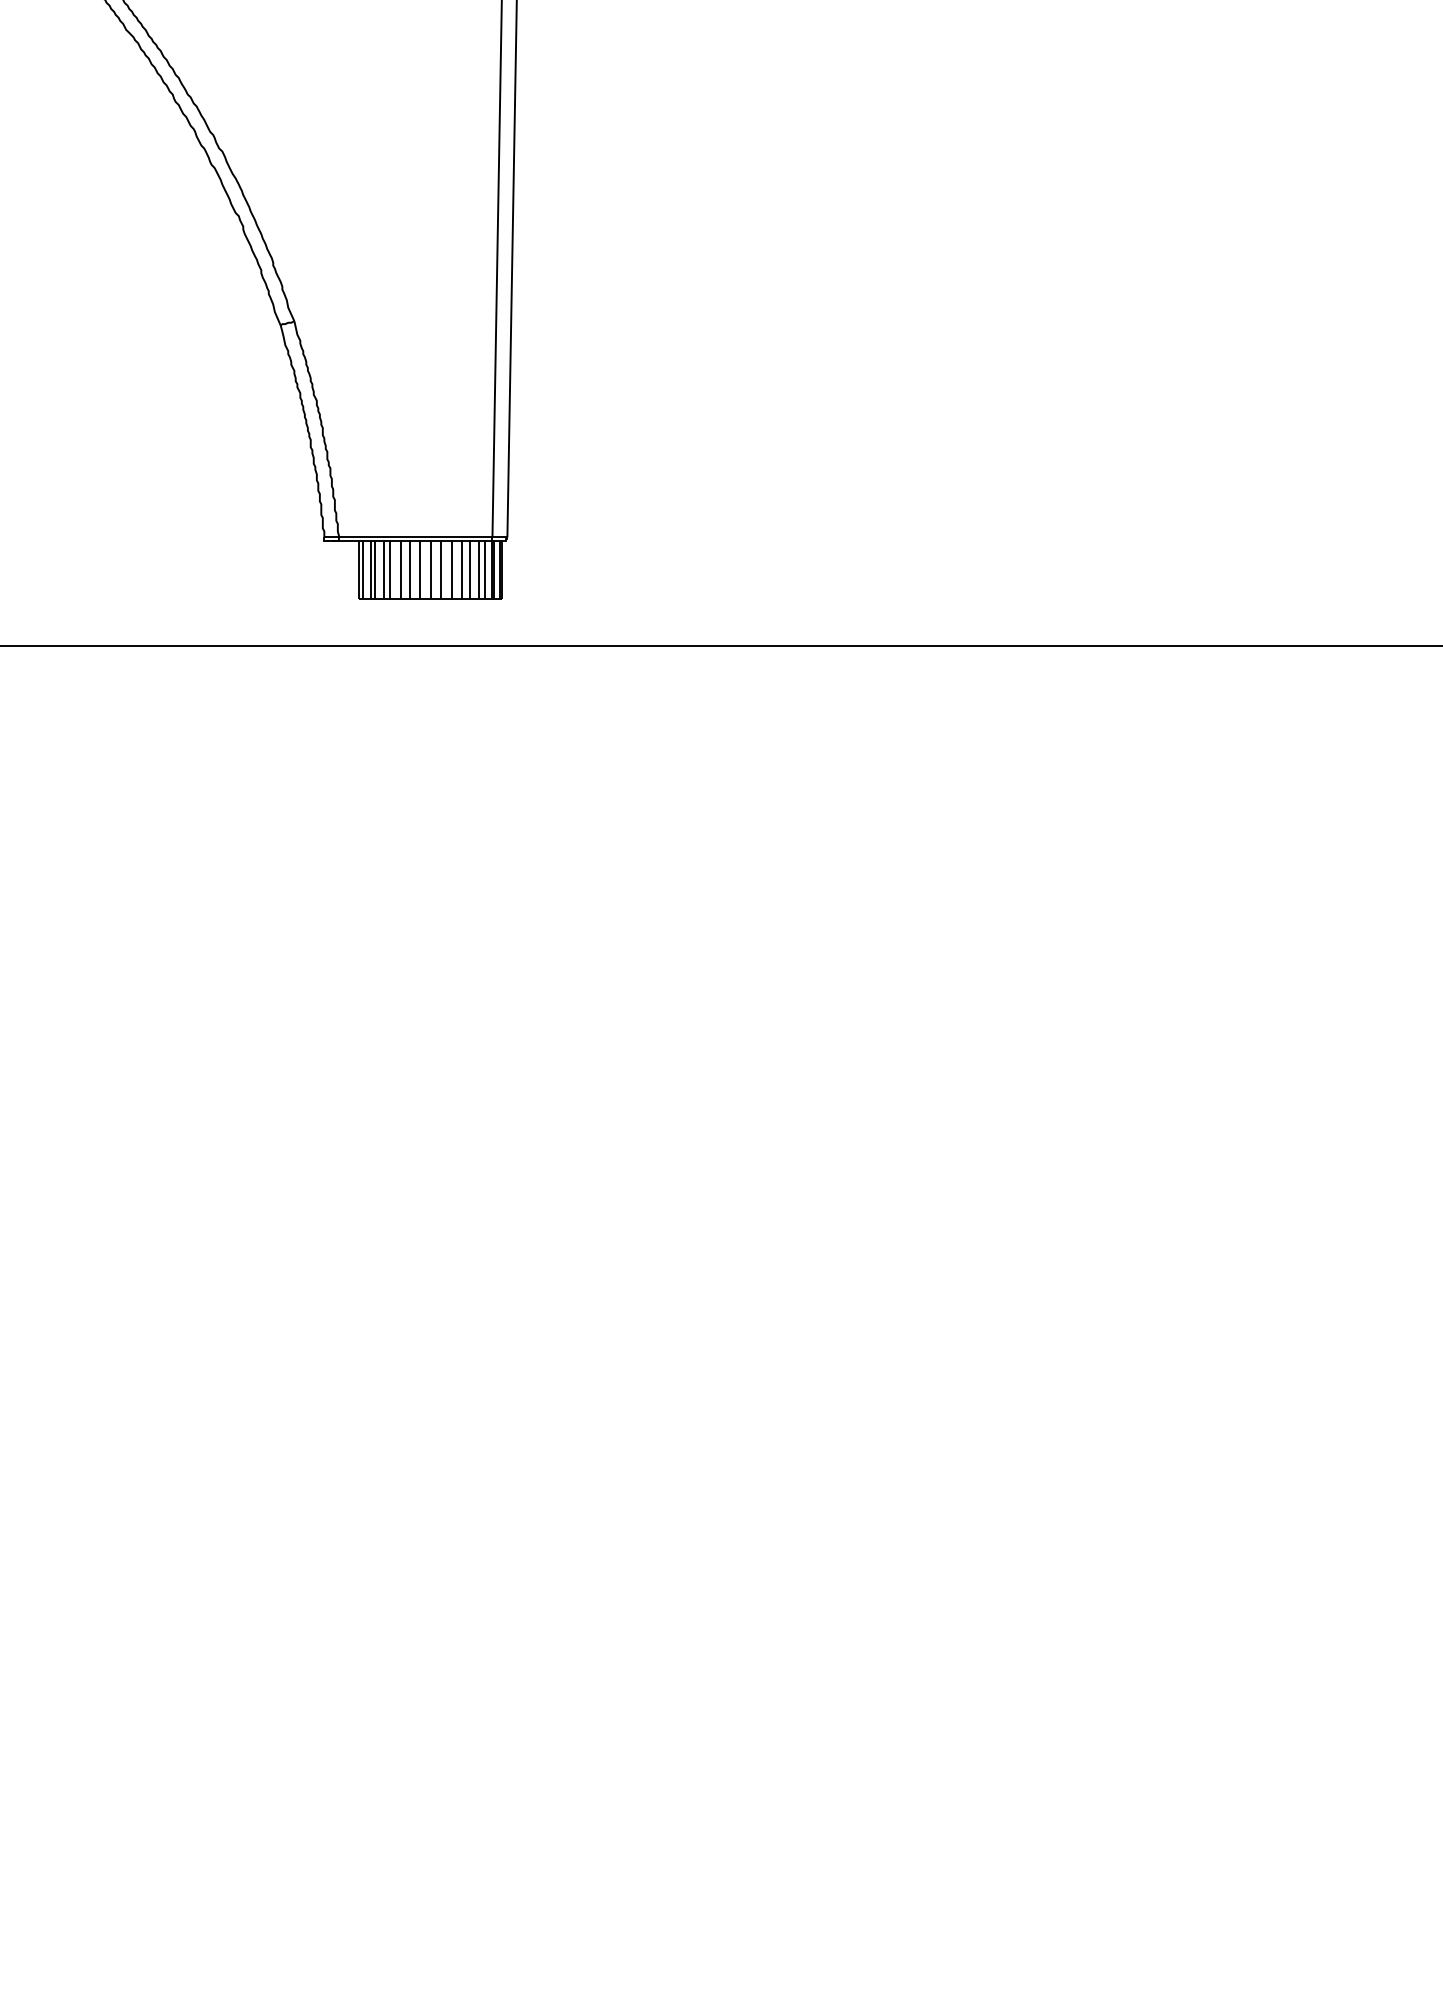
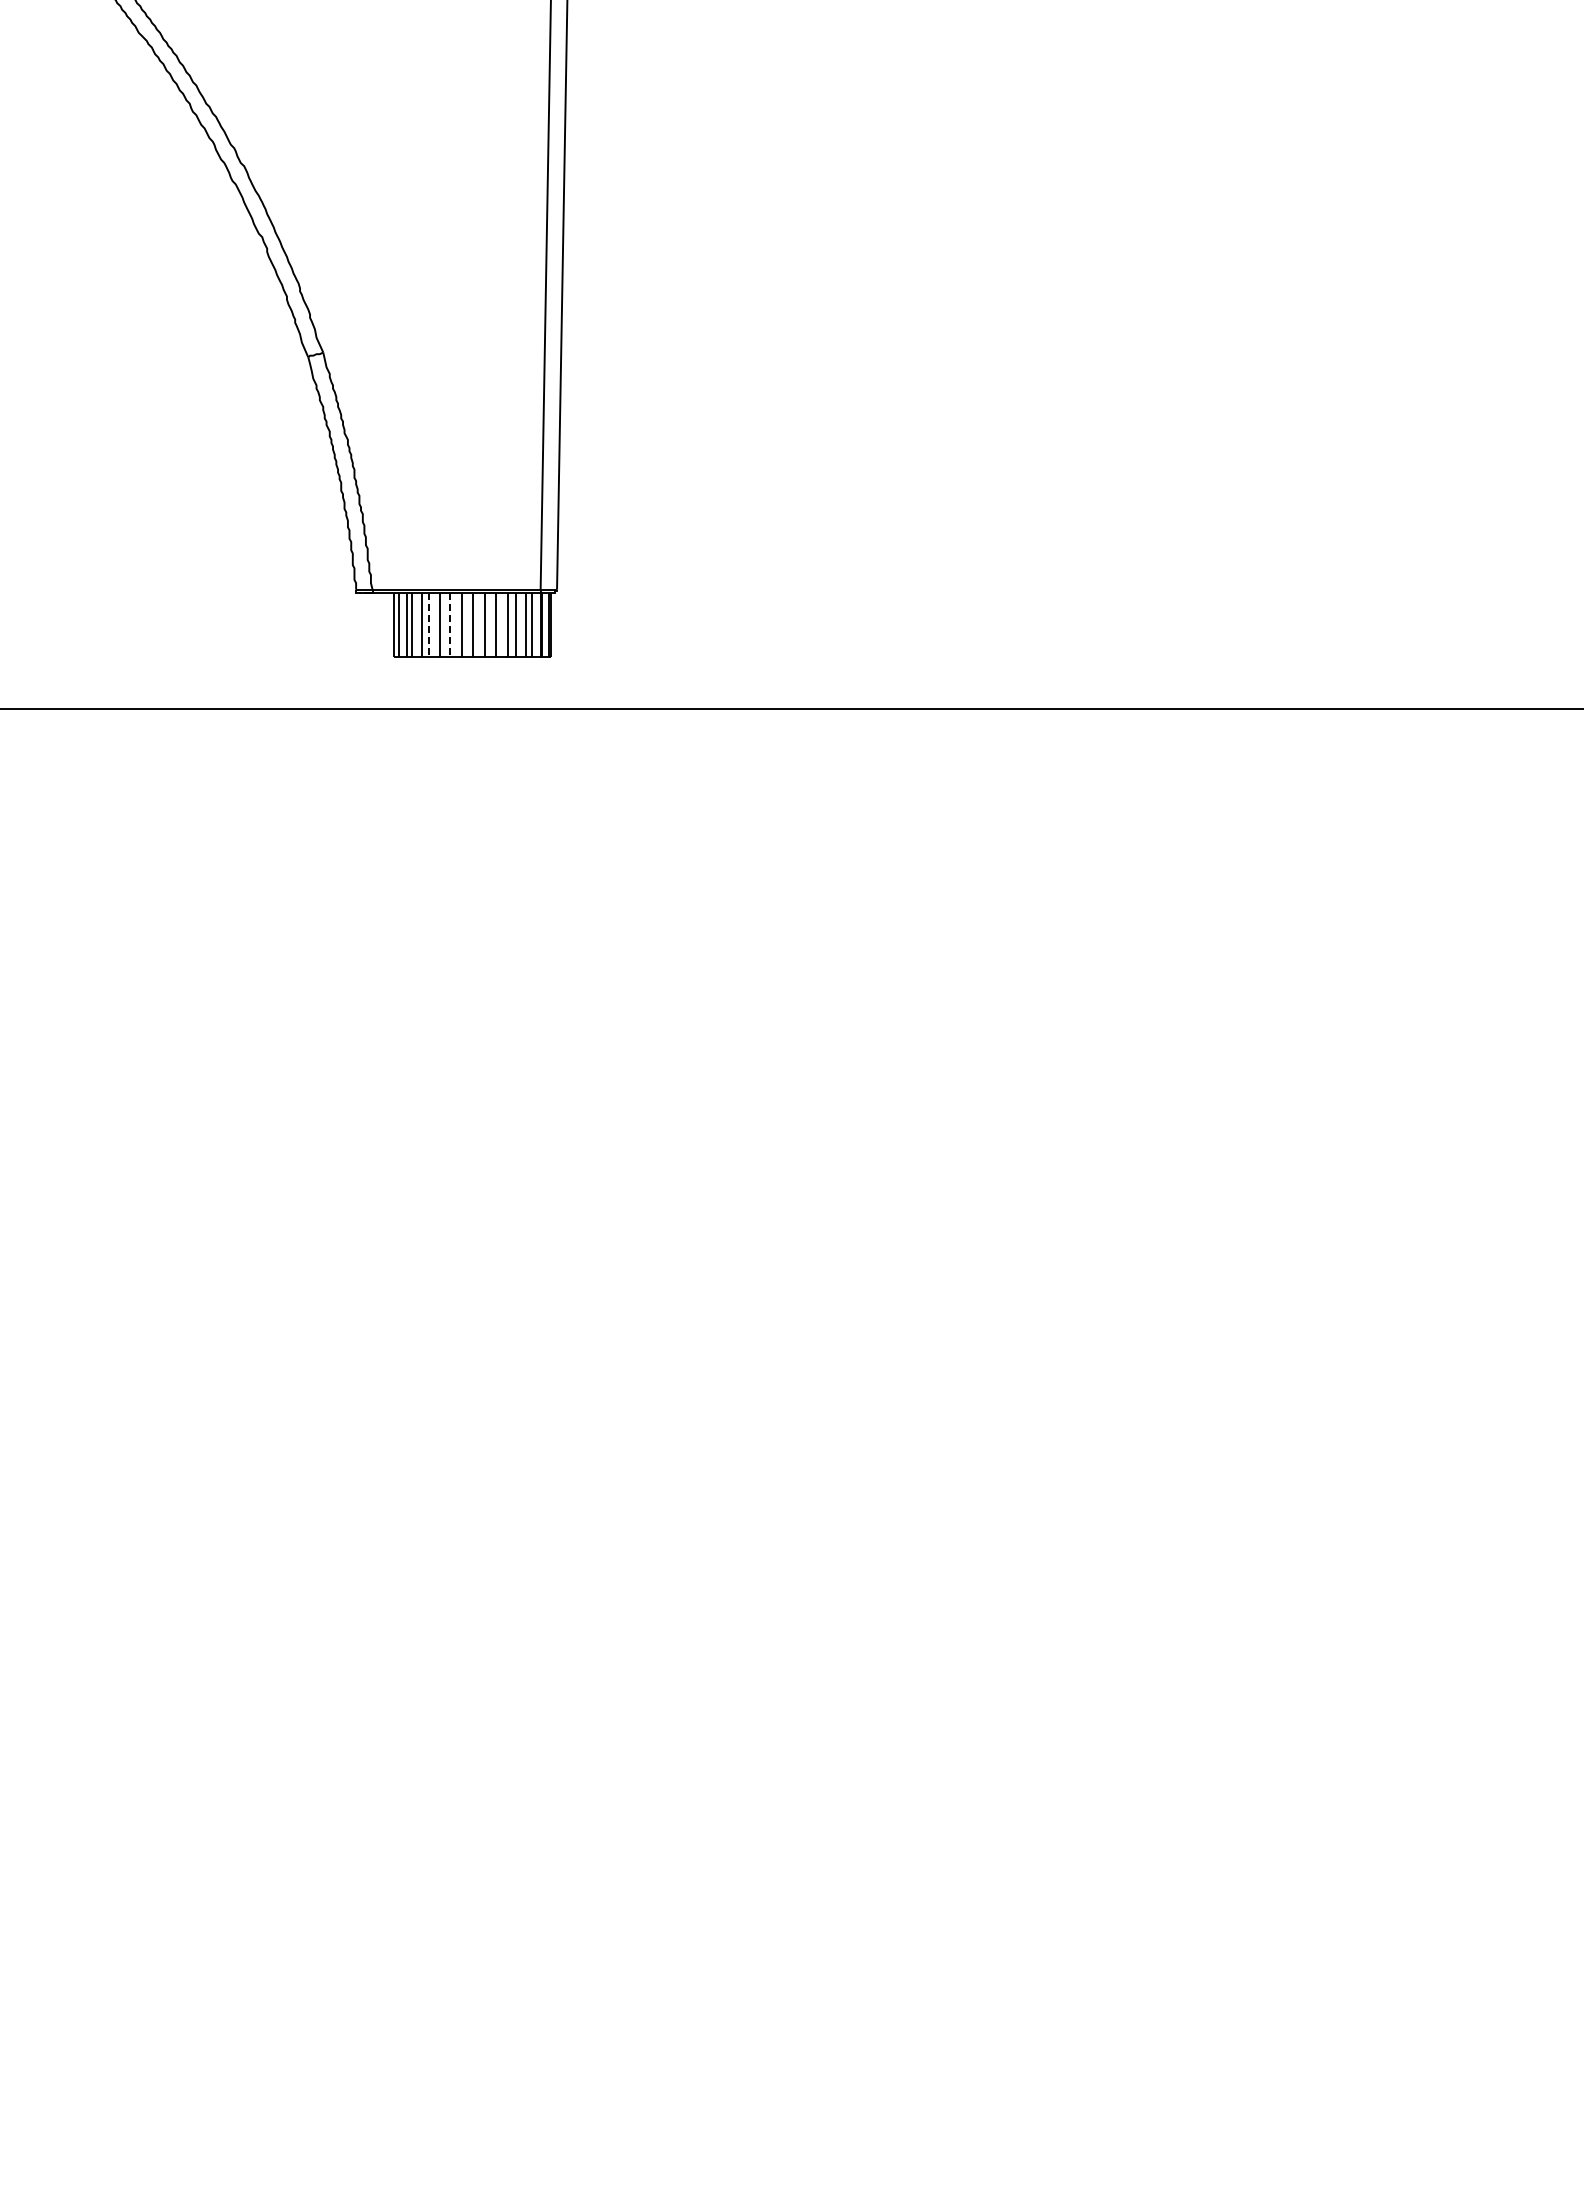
line: (390, 569) -> (428, 625), solid -> dashed
line: (410, 569) -> (450, 625), solid -> dashed

